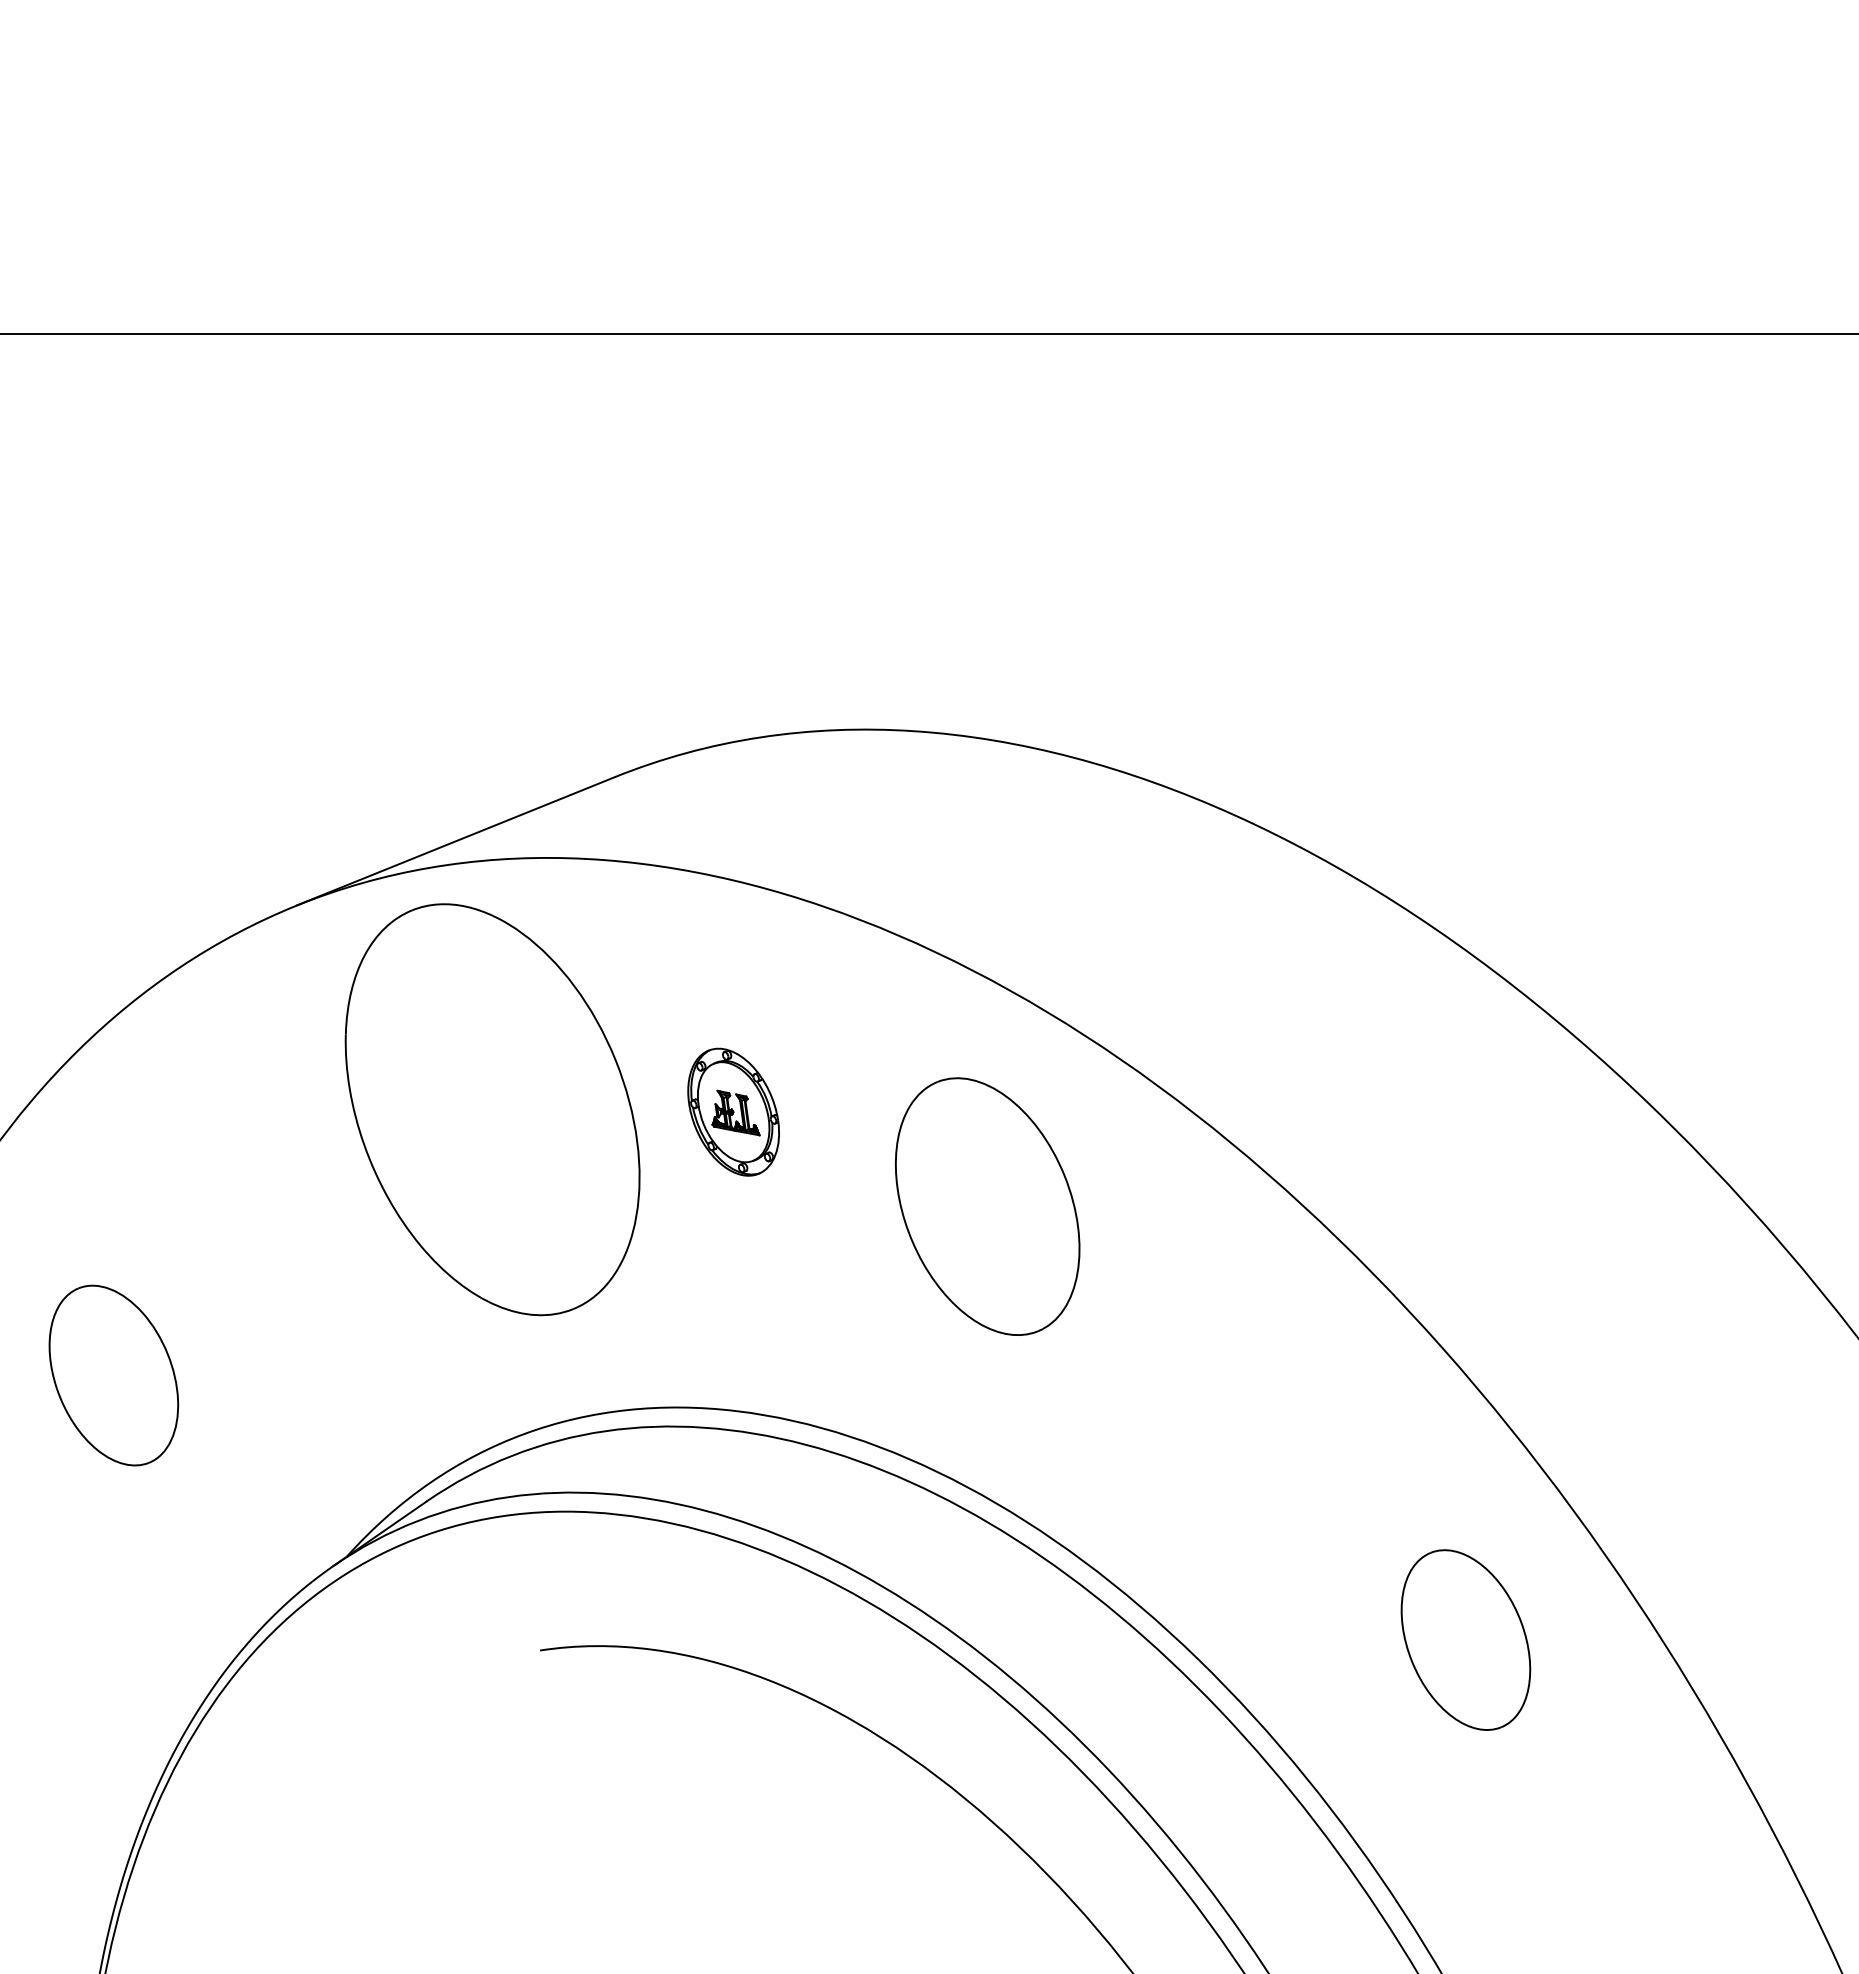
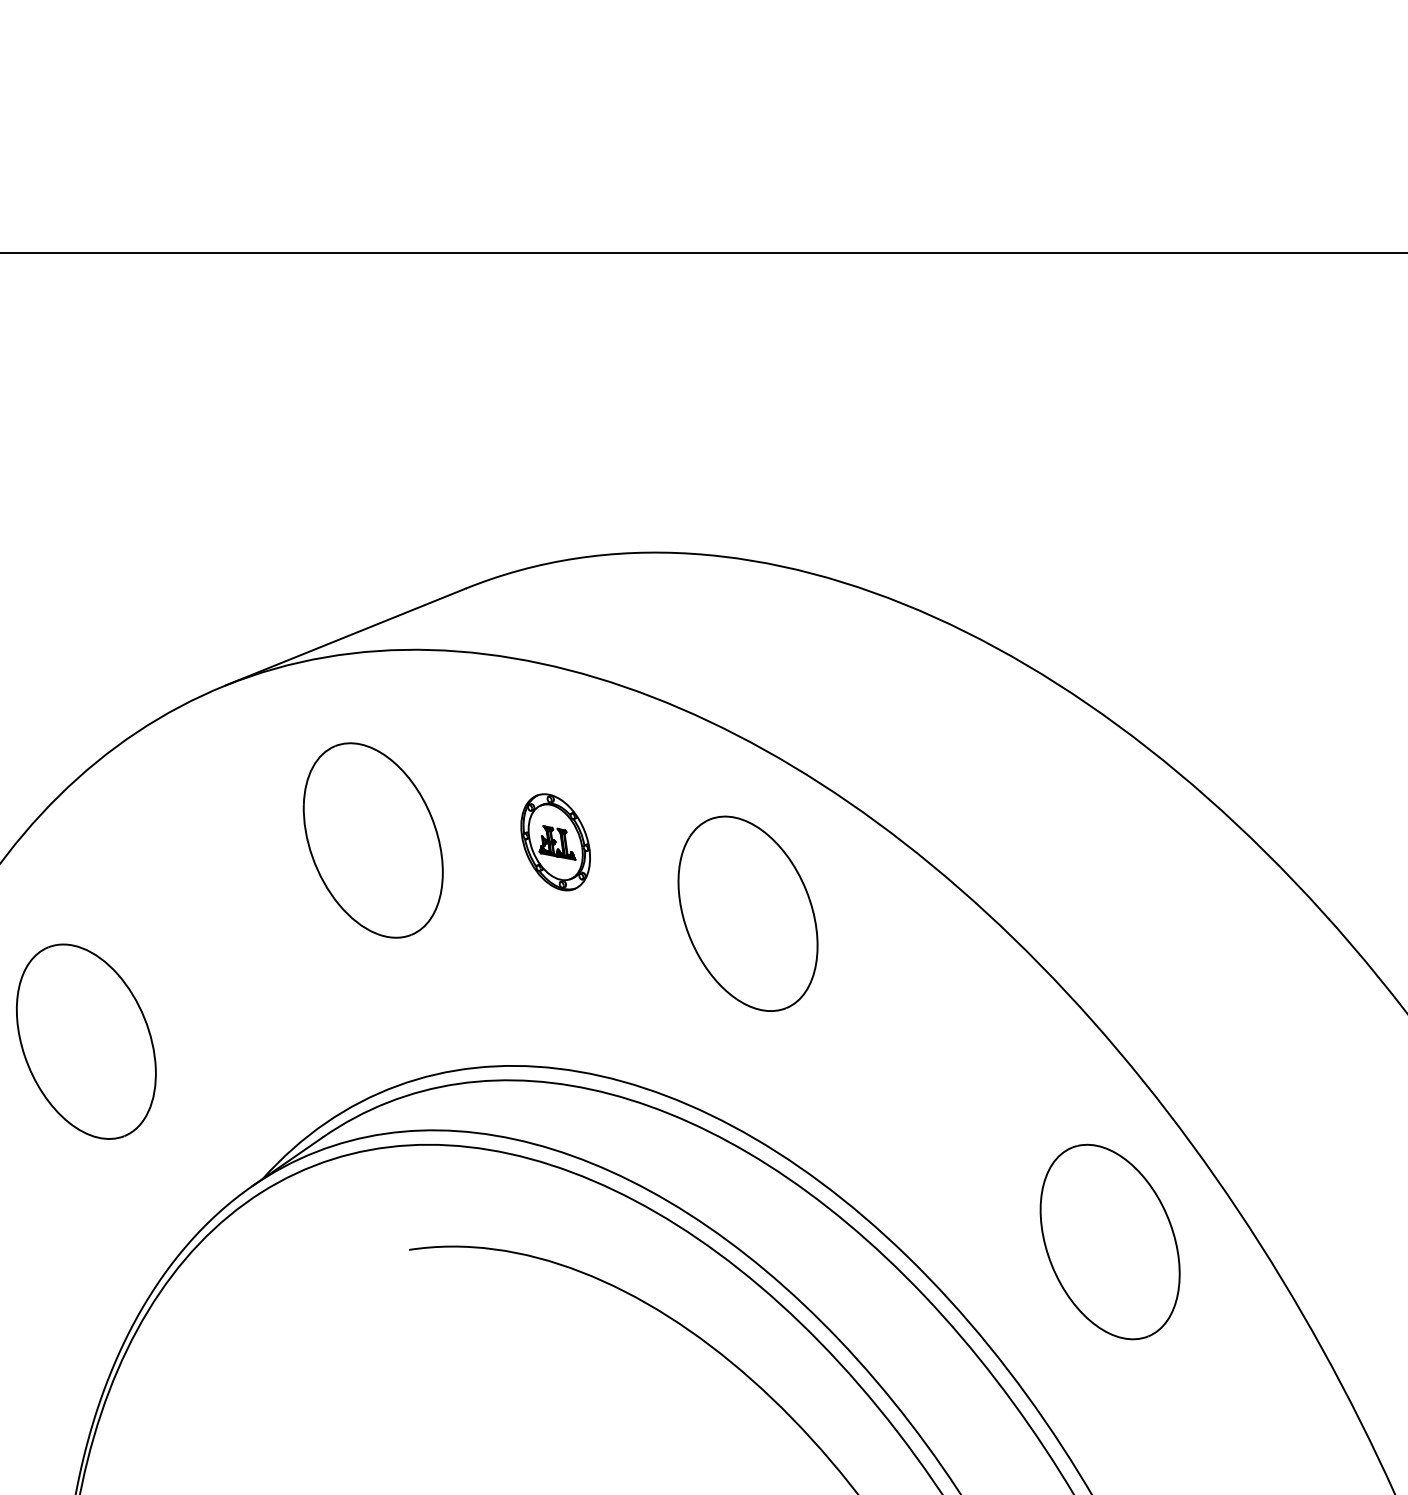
part: (492, 1109) -> (373, 840), size x0.62
part: (113, 1375) -> (86, 1041), size x1.43
part: (1465, 1639) -> (1109, 1241), size x1.43

